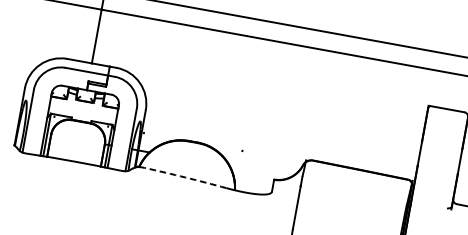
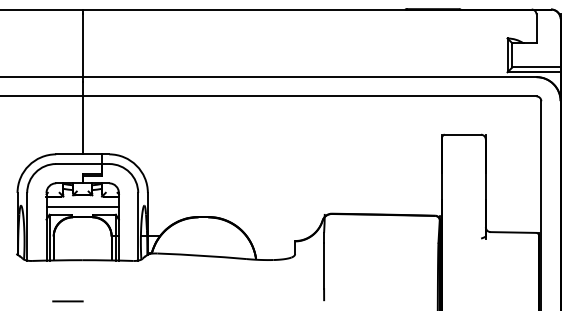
line: (82, 112) -> (82, 207), added
arc: (185, 177) -> (202, 255), dashed -> solid
line: (52, 197) -> (67, 301), added

